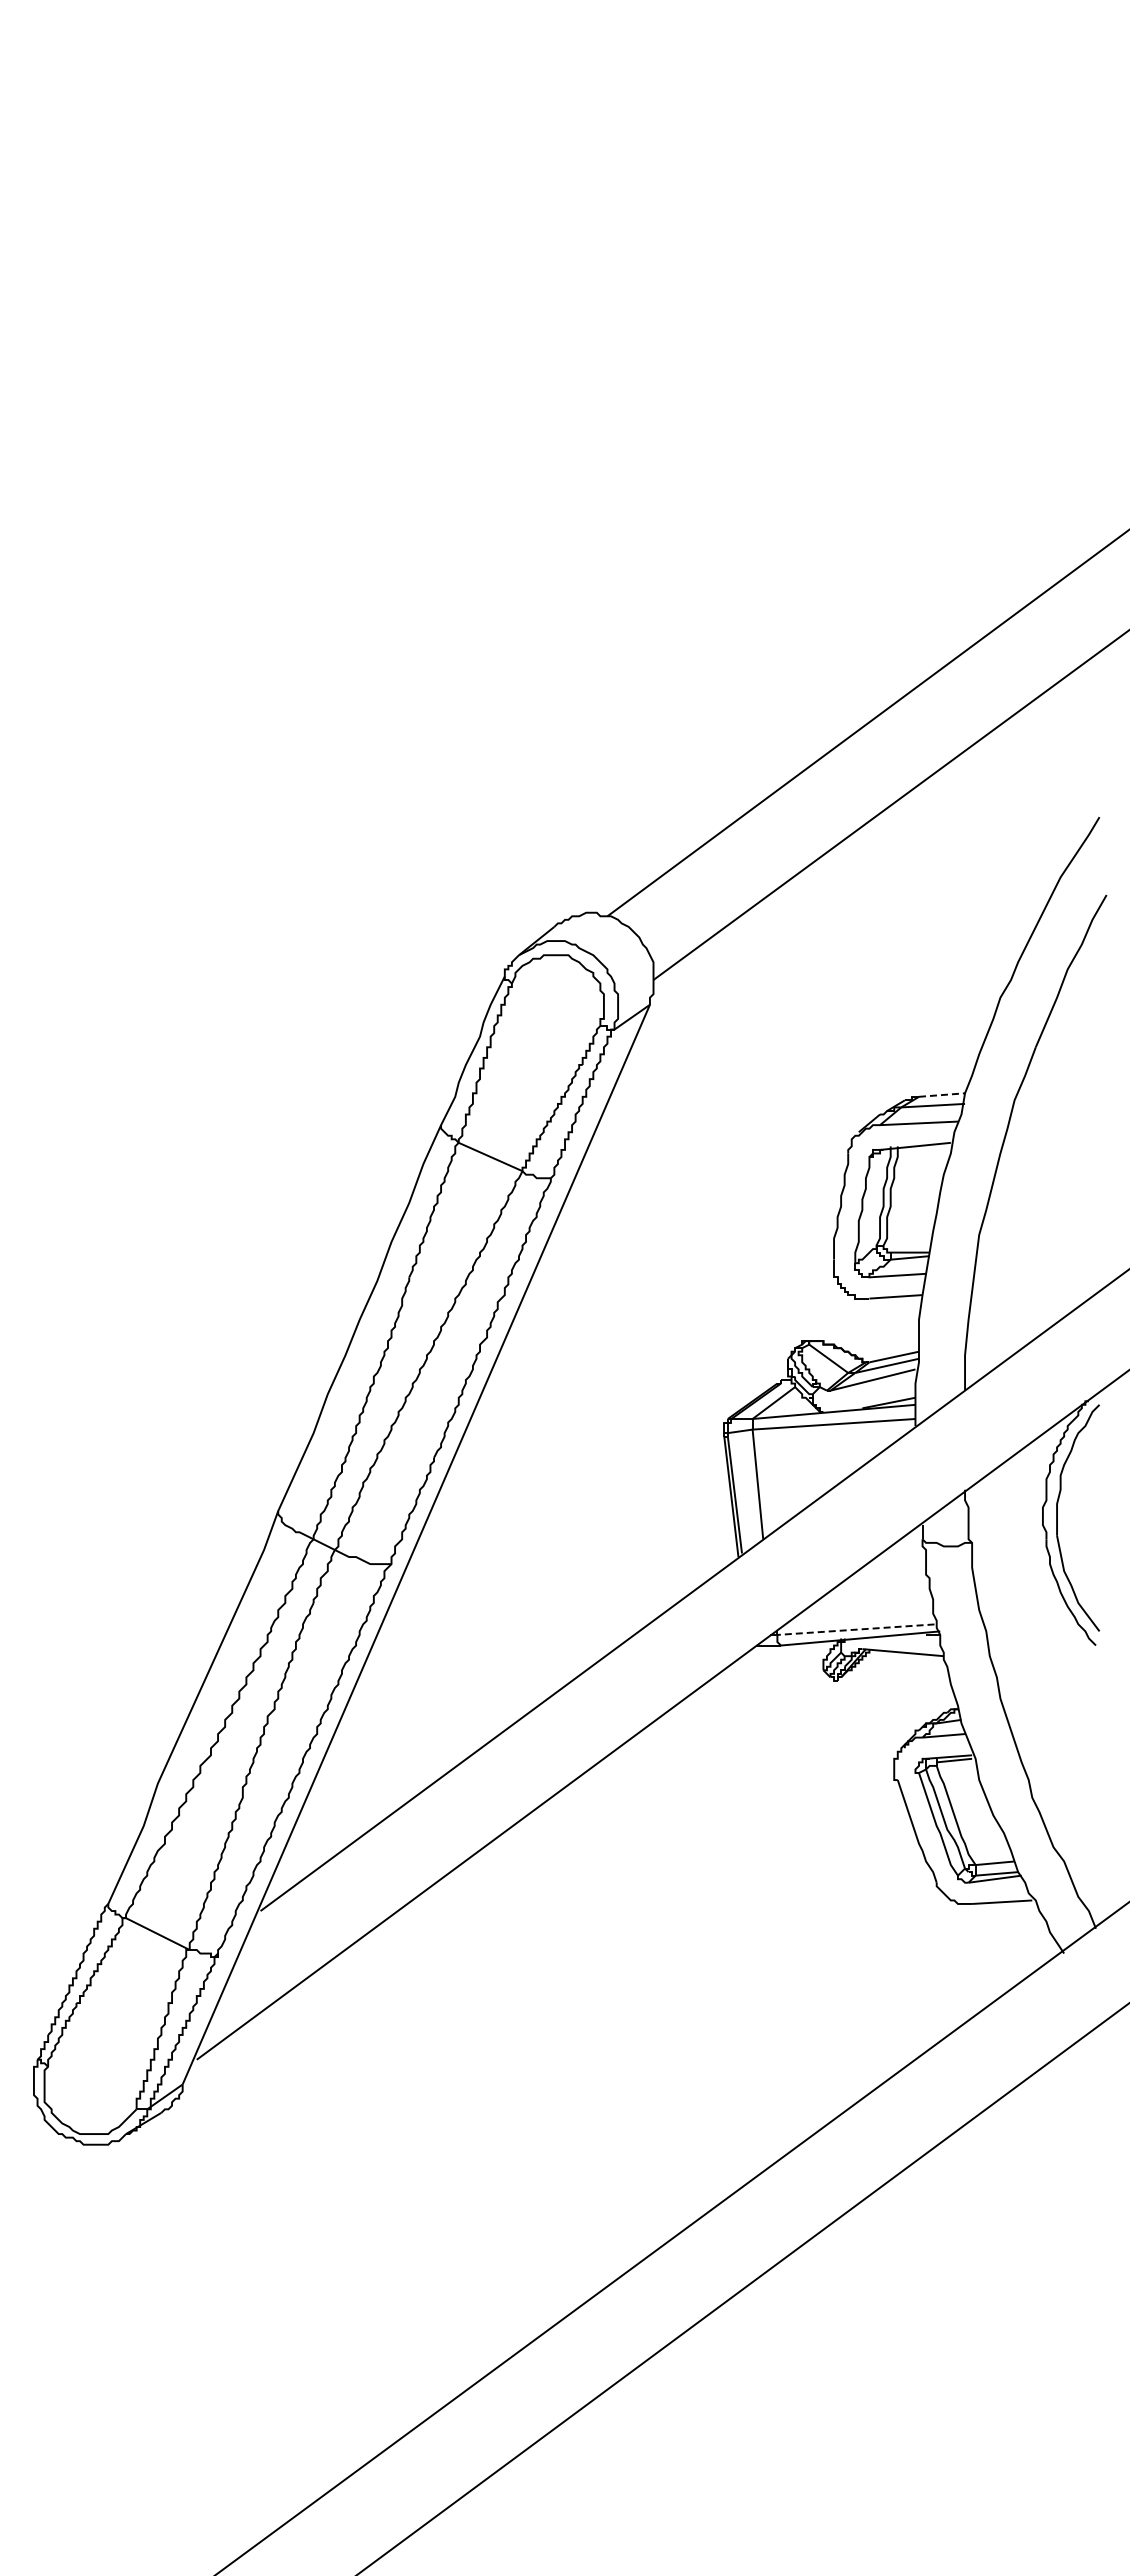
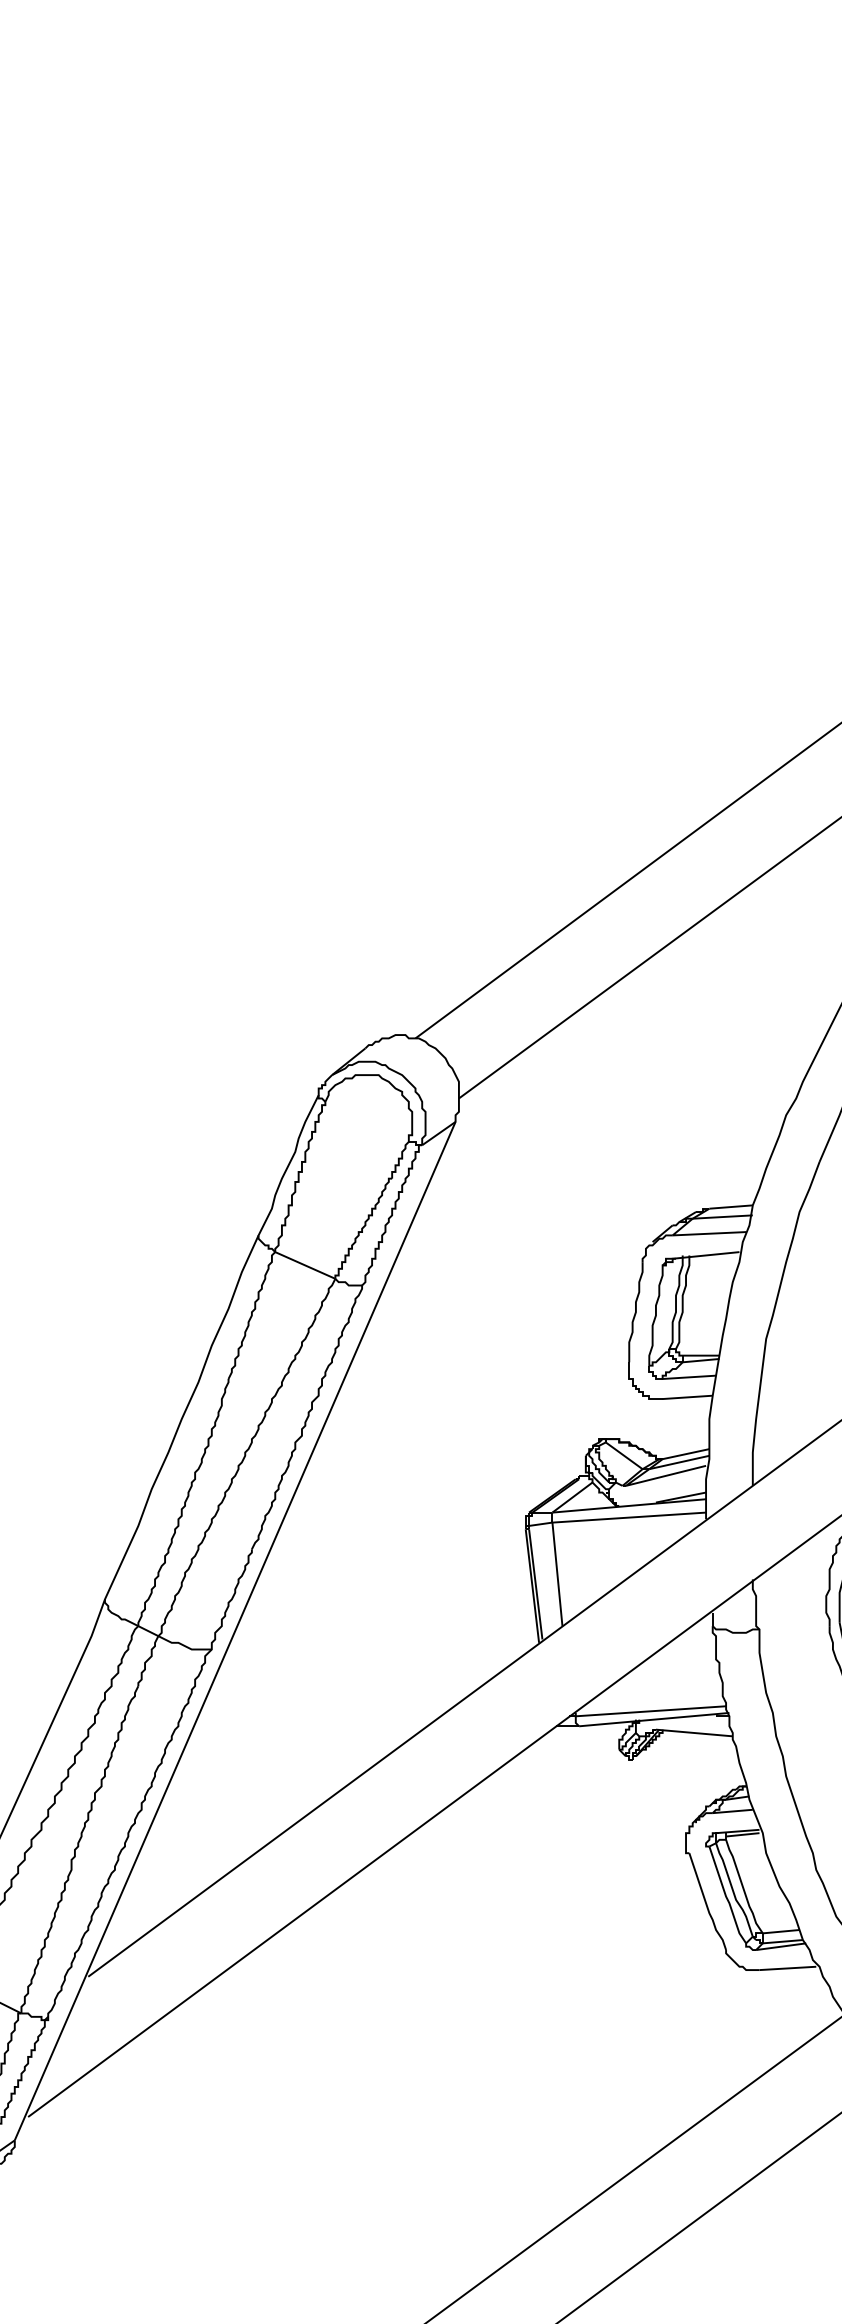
line: (942, 1095) -> (731, 1207), dashed -> solid
line: (855, 1629) -> (649, 1711), dashed -> solid

